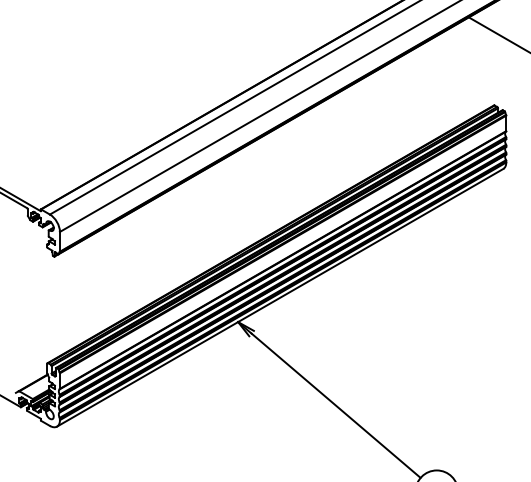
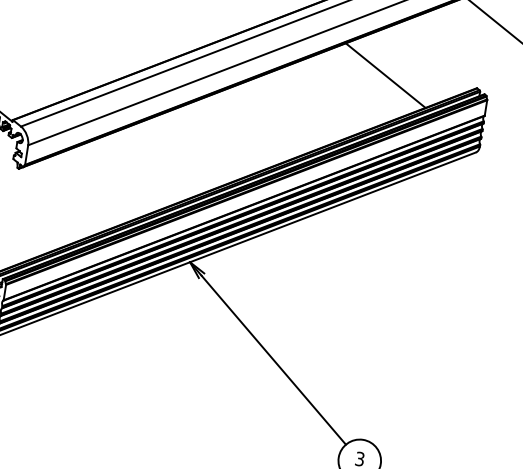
line: (401, 106) -> (385, 74), added

